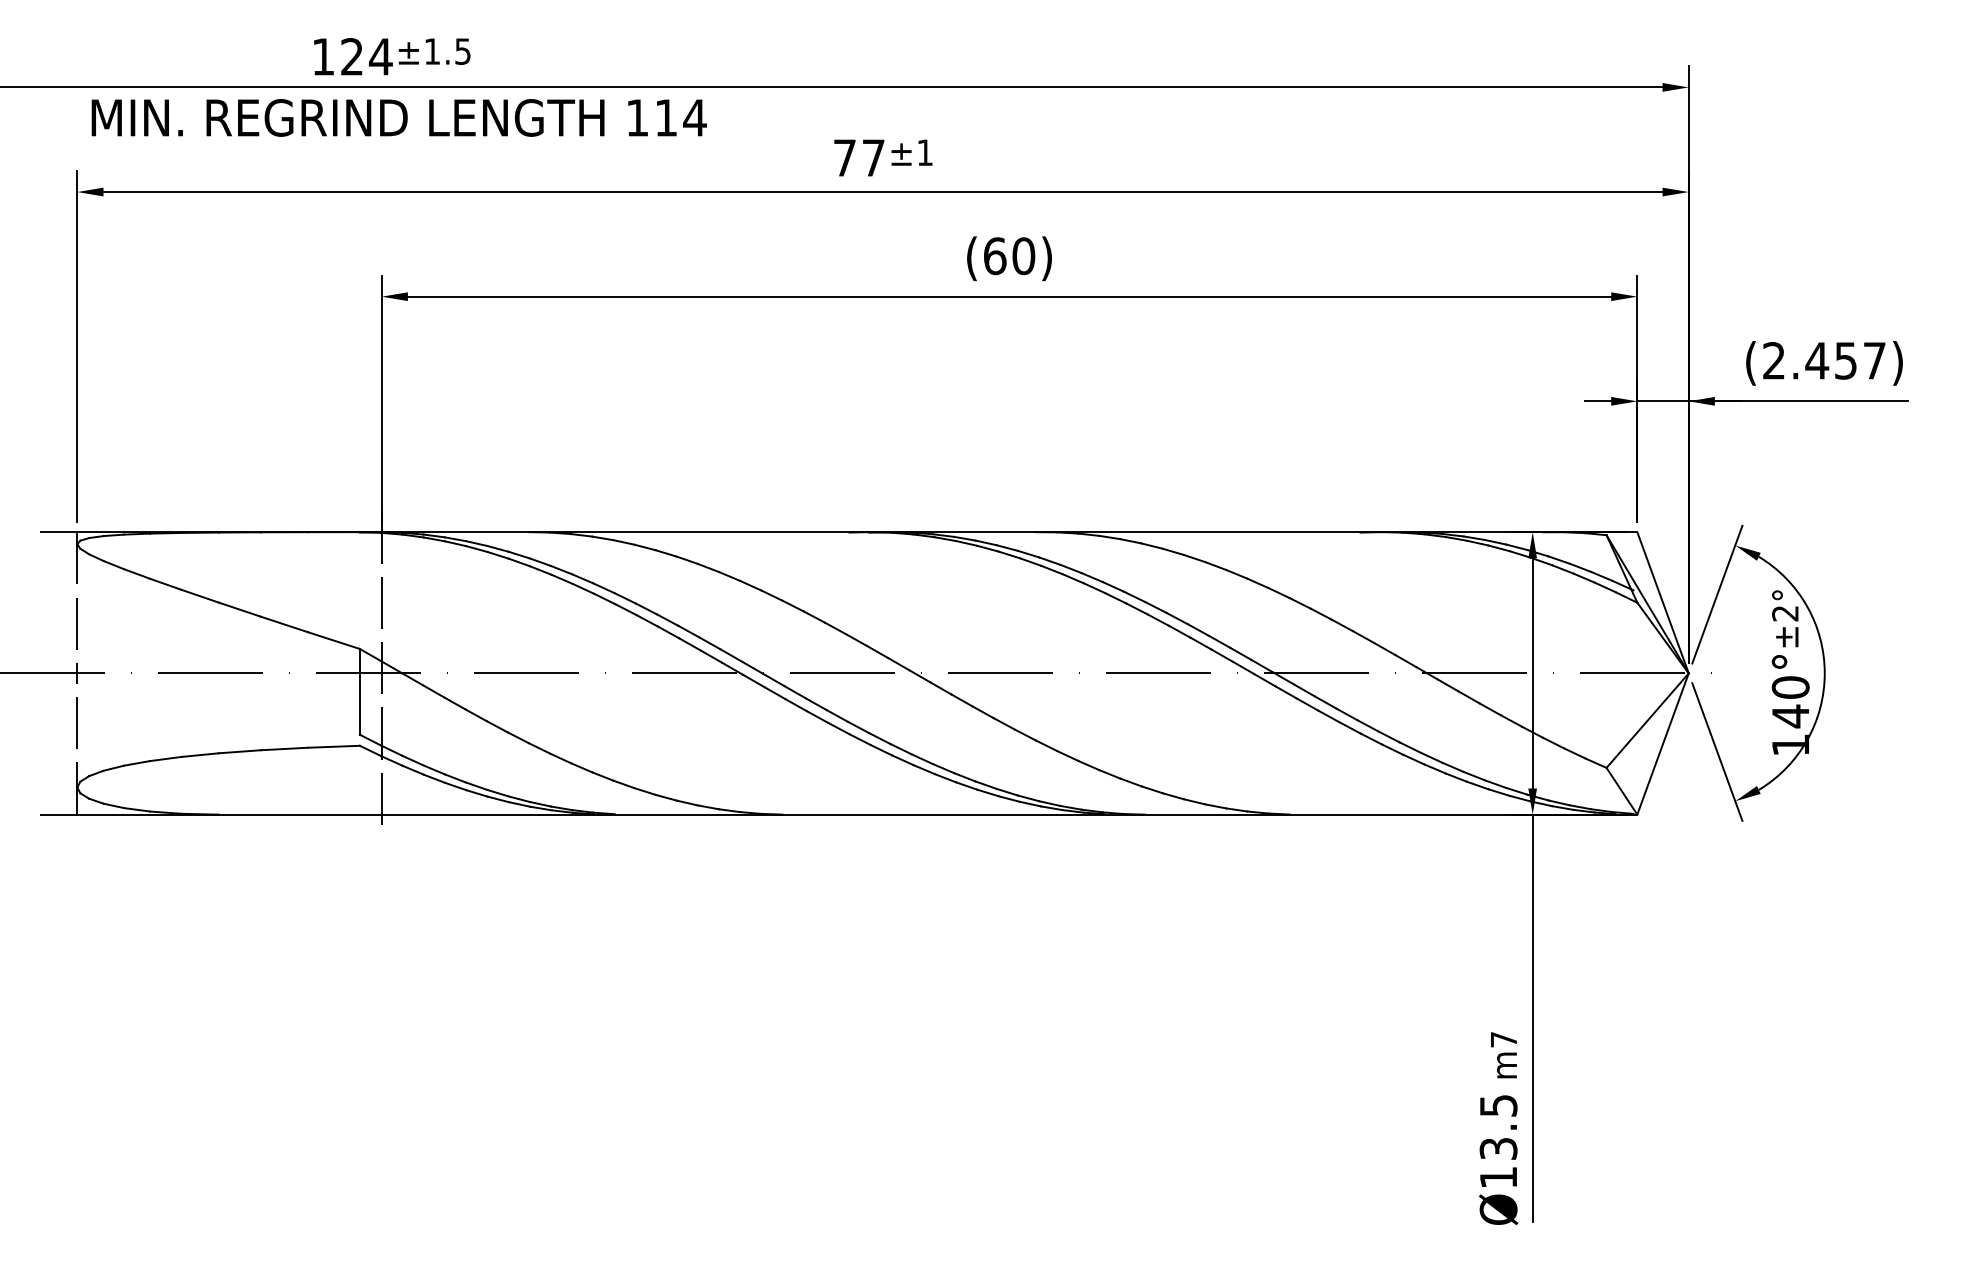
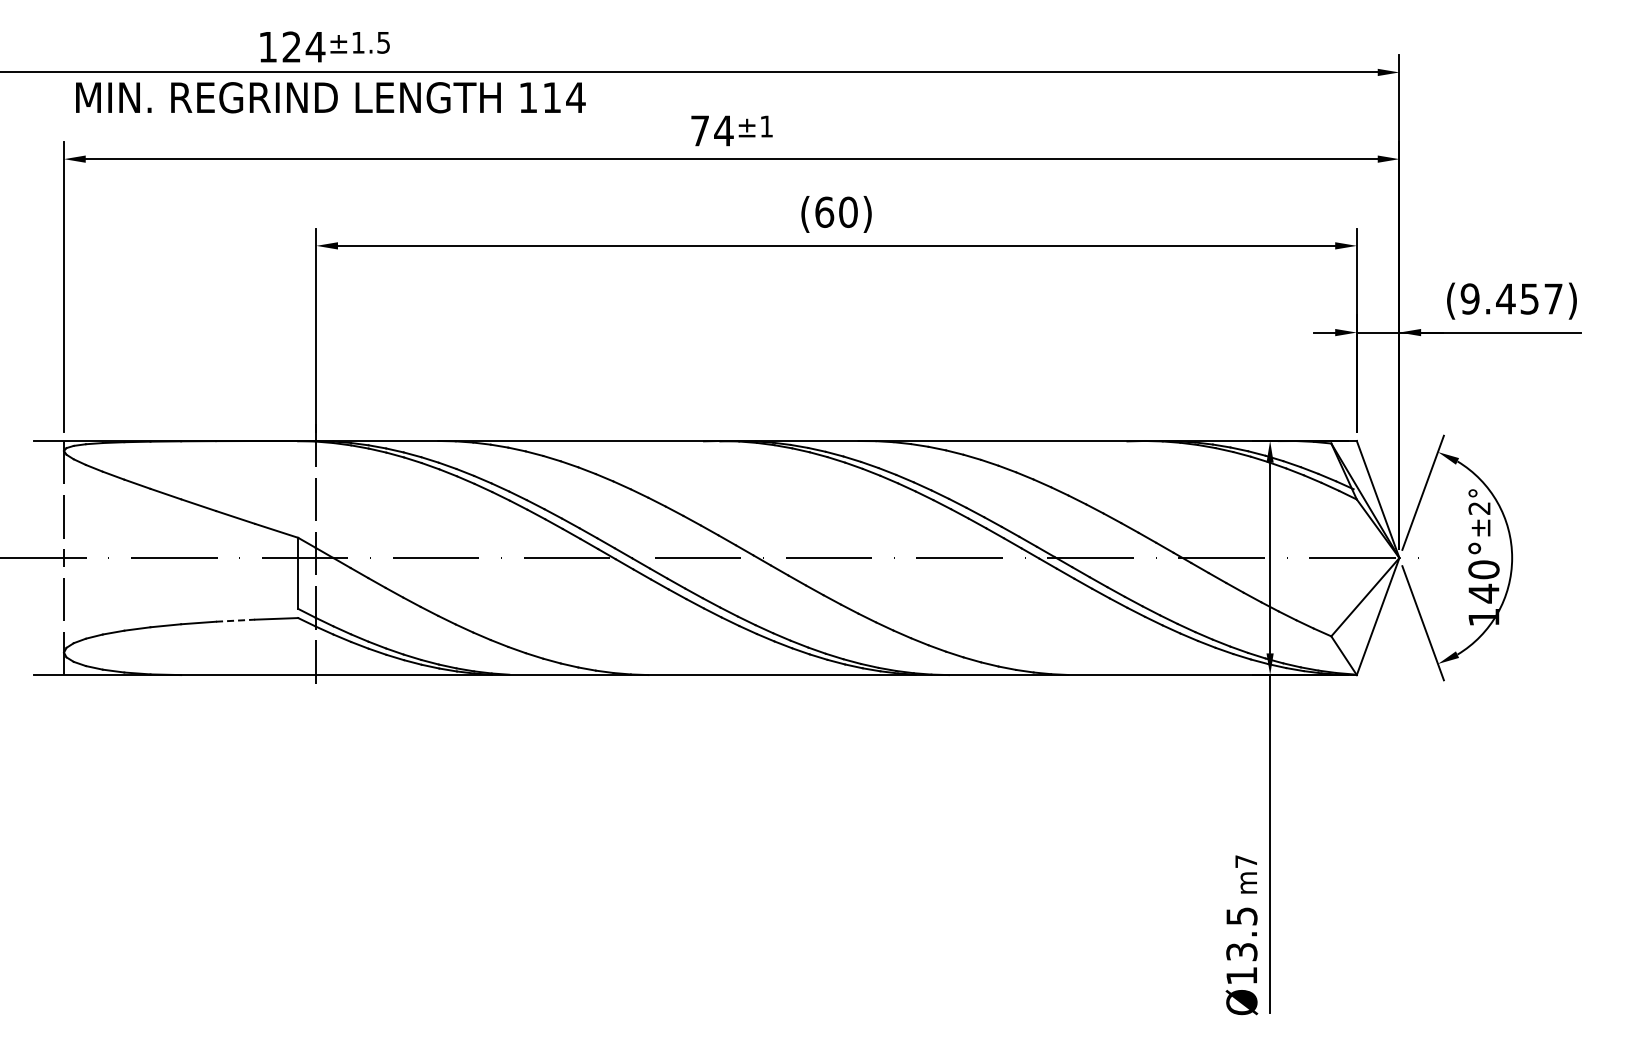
text: (873, 157) -> (723, 130), 77 -> 74
text: (1773, 360) -> (1469, 298), (2.457) -> (9.457)
line: (284, 748) -> (235, 620), solid -> dashed

